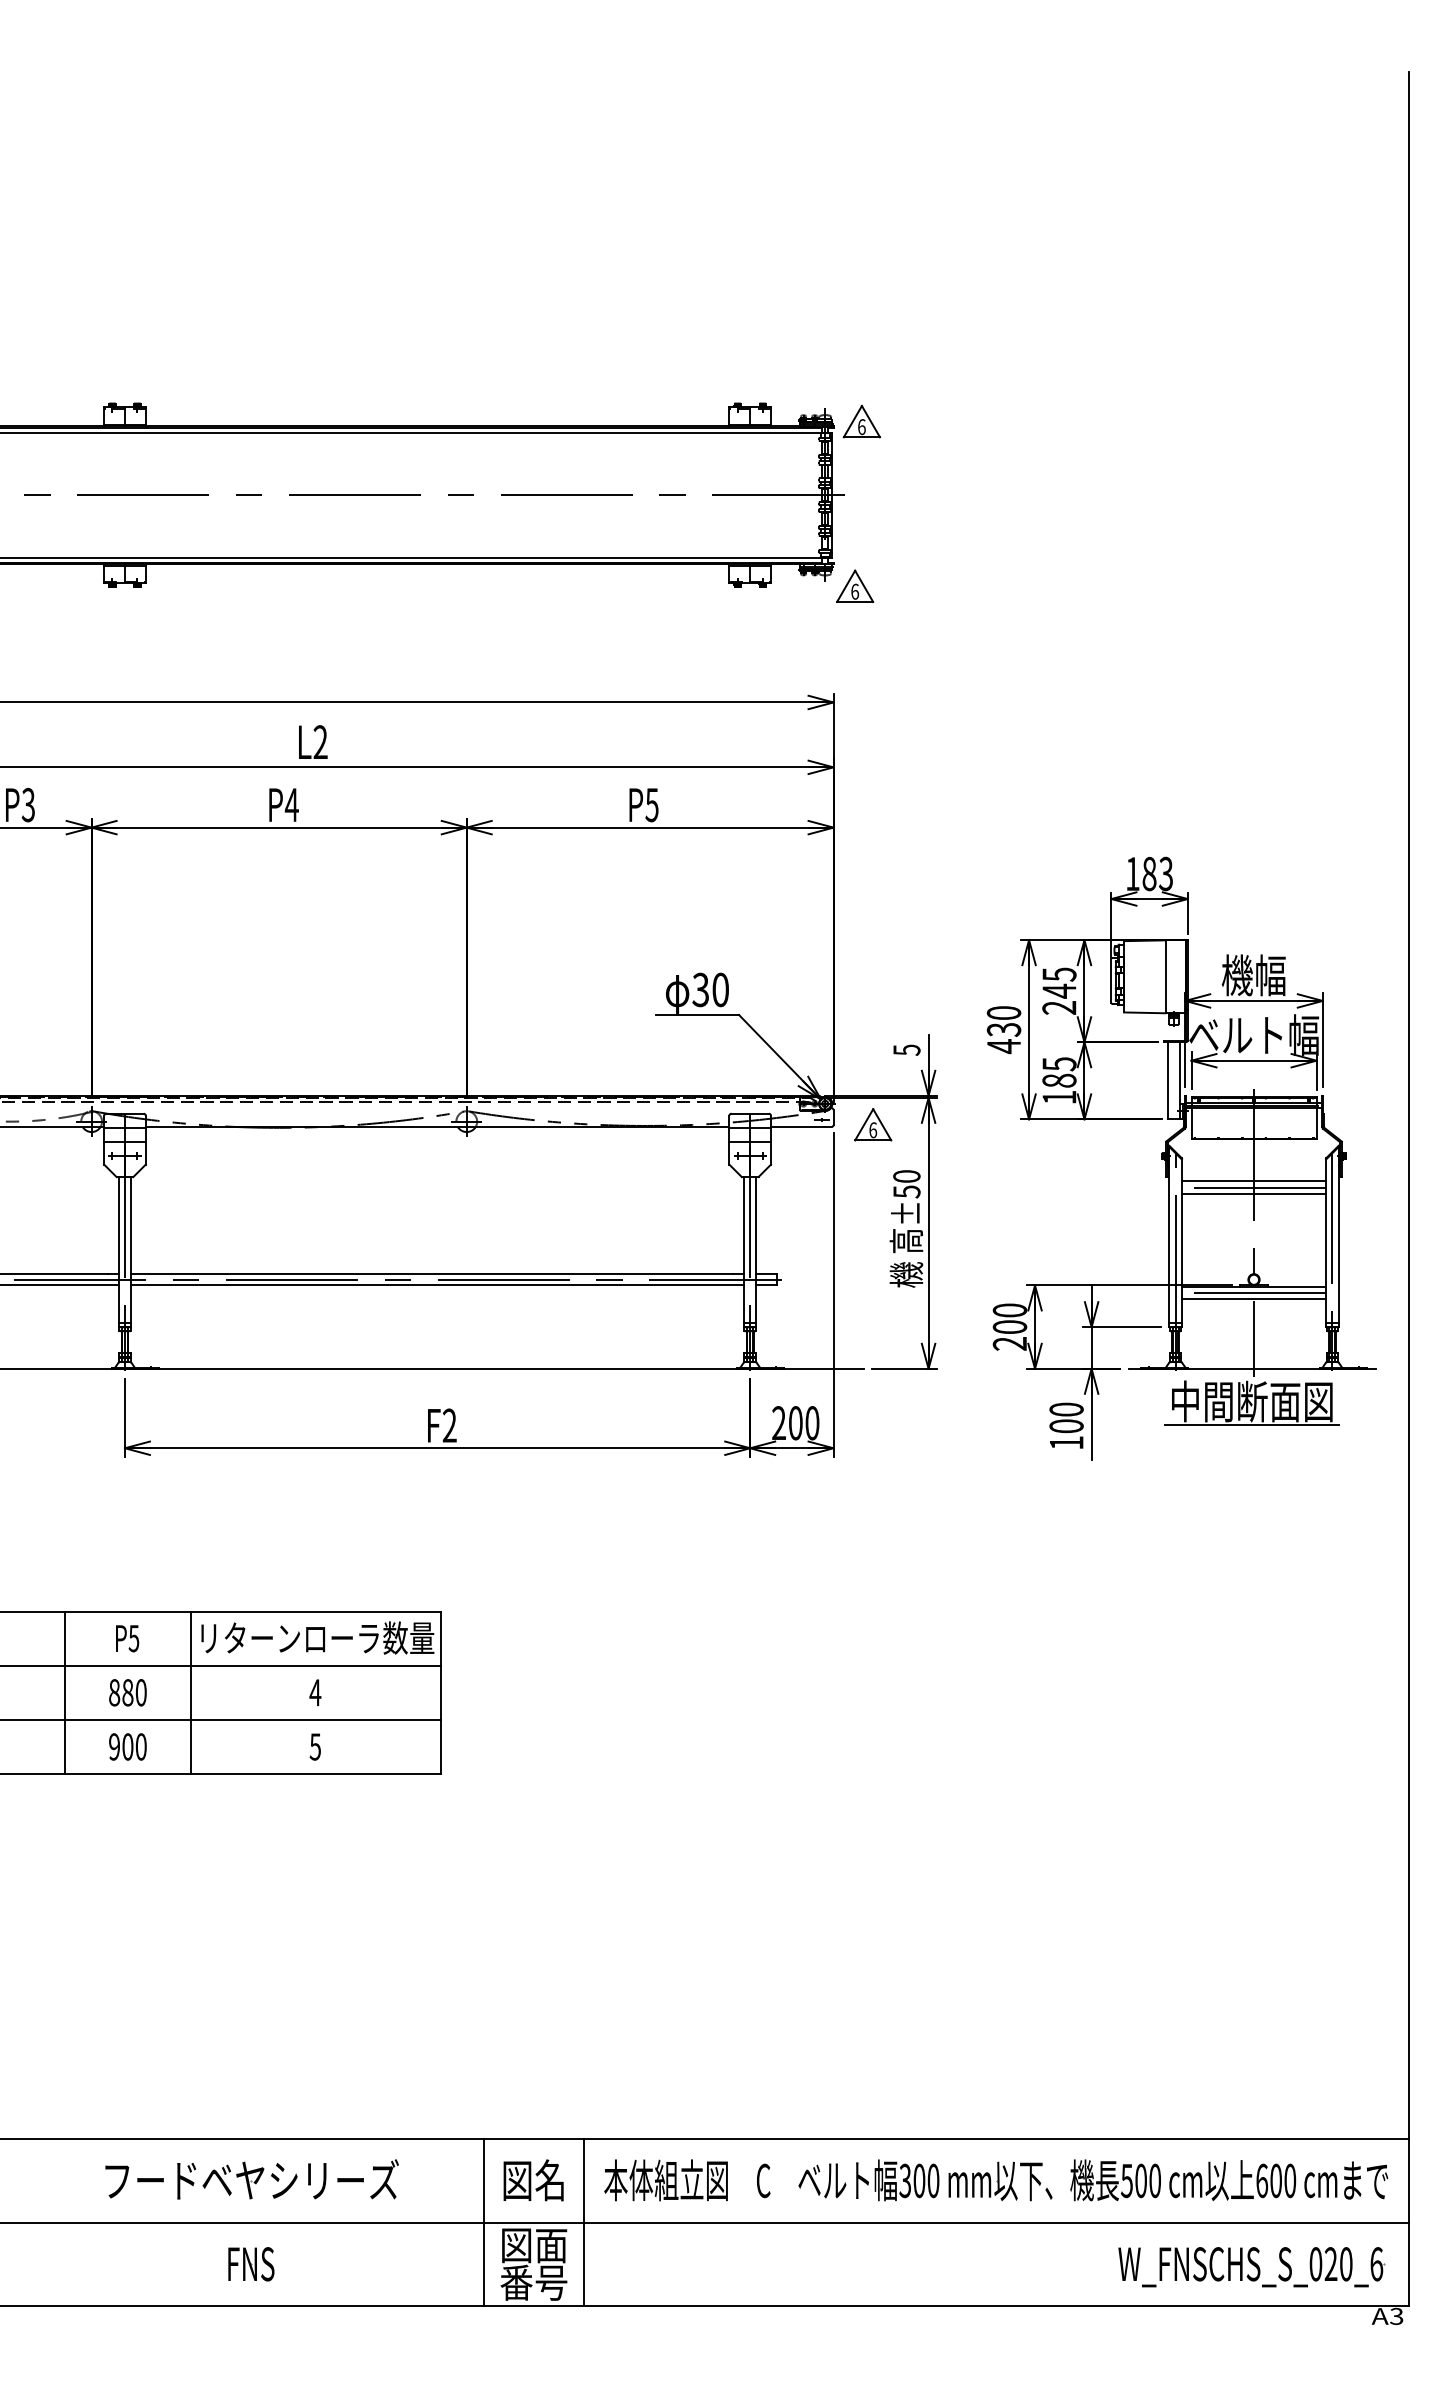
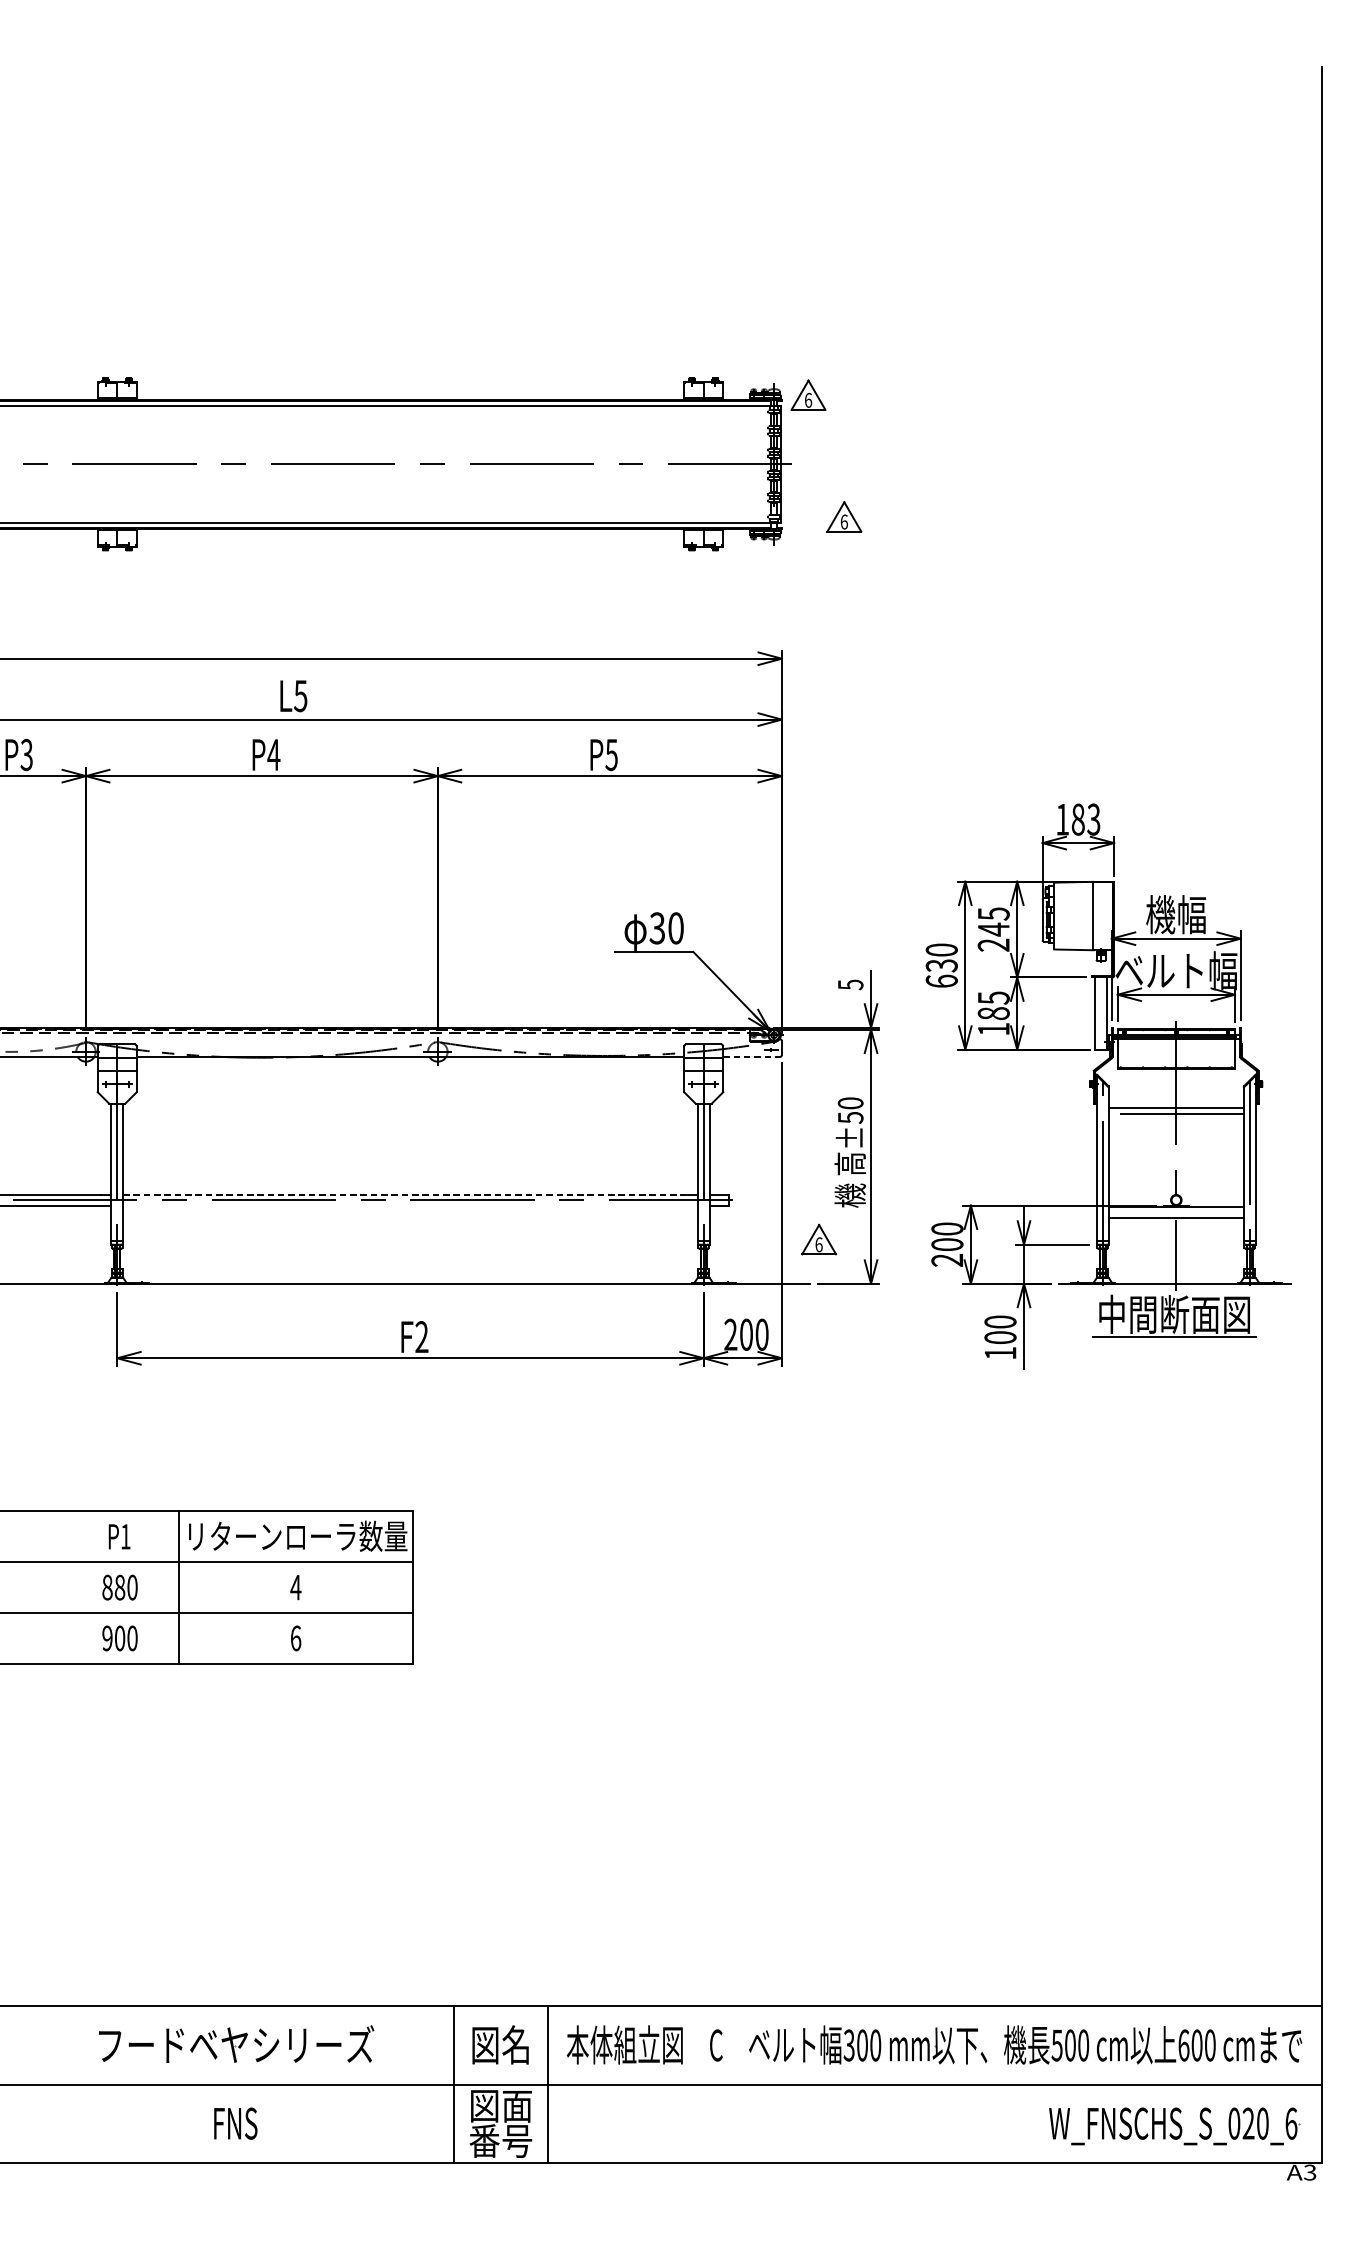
part: (855, 585) -> (844, 516), moved
text: (320, 742) -> (300, 696), L2 -> L5
text: (1003, 1046) -> (941, 981), 430 -> 630
part: (873, 1124) -> (819, 1239), moved
line: (801, 1127) -> (751, 1057), solid -> dashed
line: (1253, 1193) -> (1175, 1119), removed
line: (432, 1274) -> (405, 1195), solid -> dashed
line: (437, 1285) -> (410, 1205), removed
line: (1253, 1292) -> (1175, 1212), removed
text: (133, 1638) -> (125, 1536), P5 -> P1
line: (65, 1692) -> (61, 1587), removed
text: (315, 1746) -> (295, 1638), 5 -> 6

